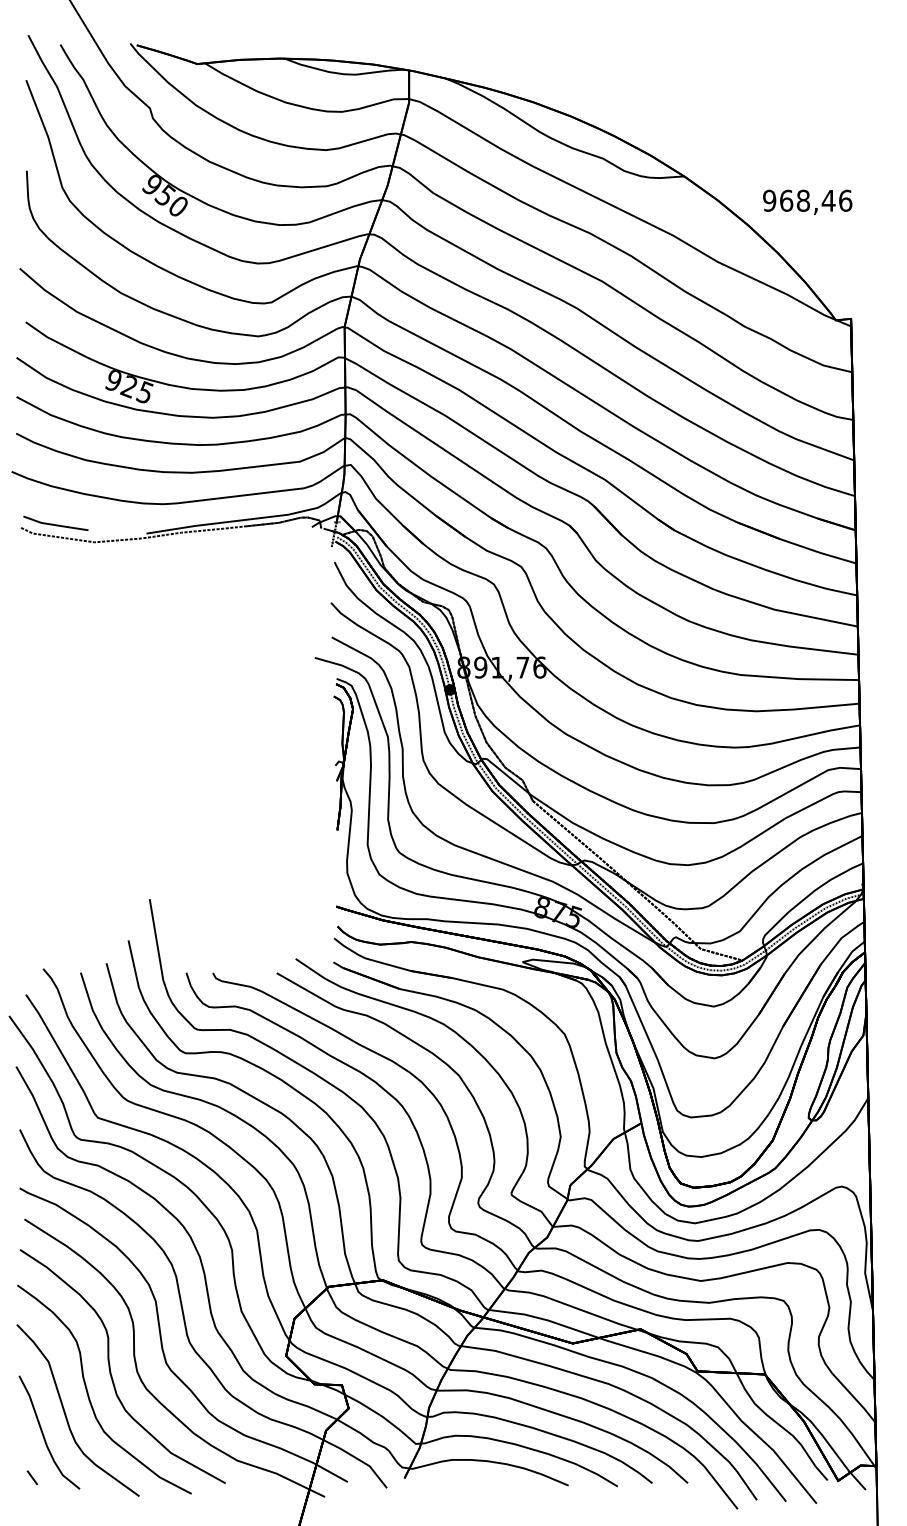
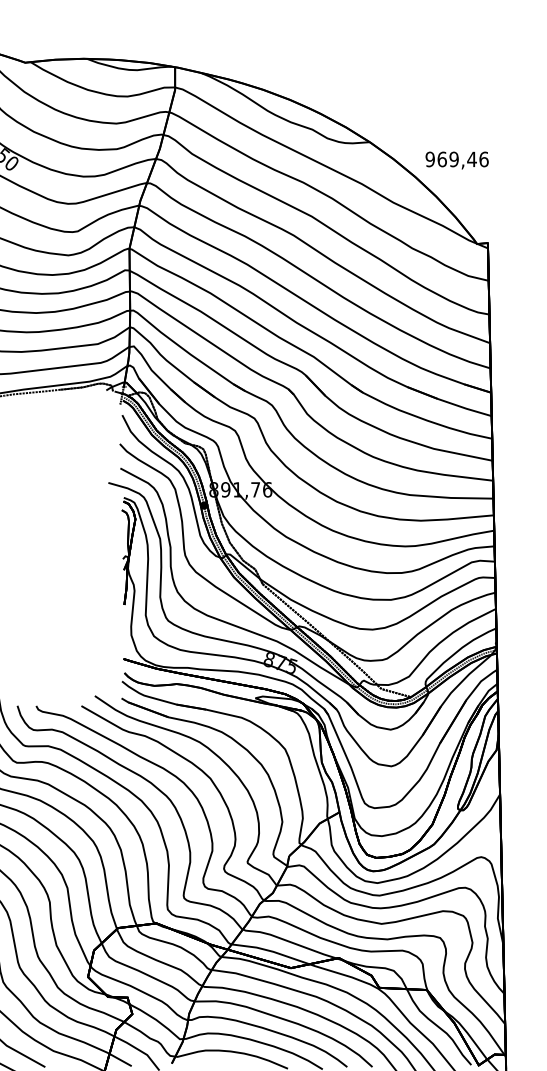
text: (803, 200) -> (454, 159), 968,46 -> 969,46

